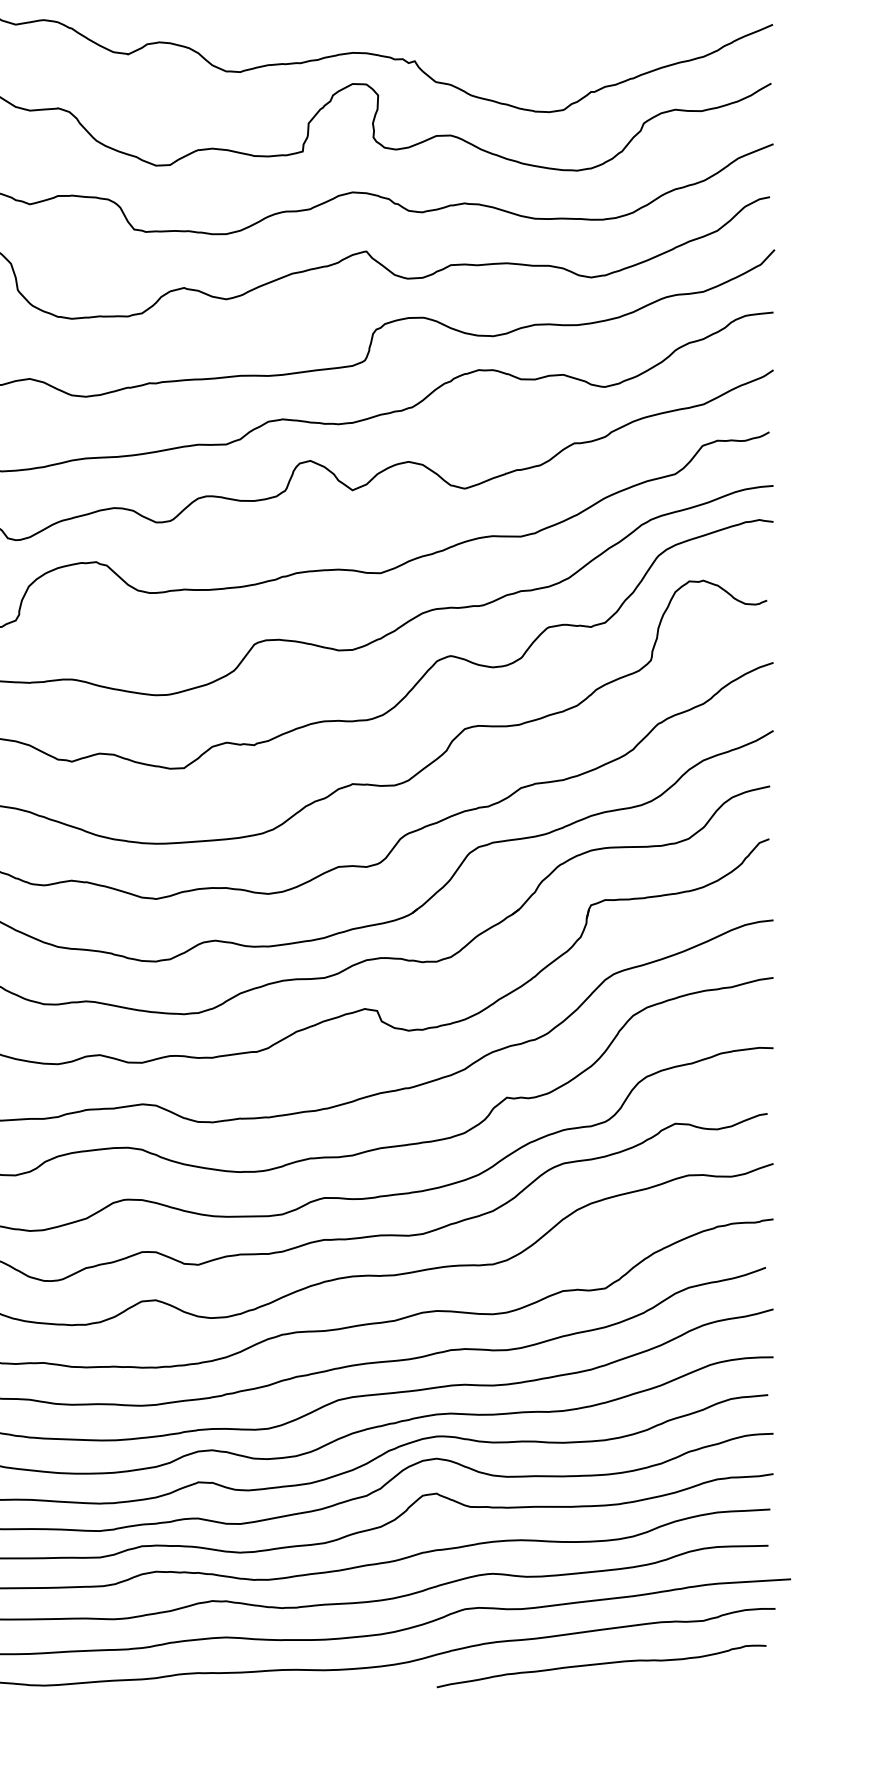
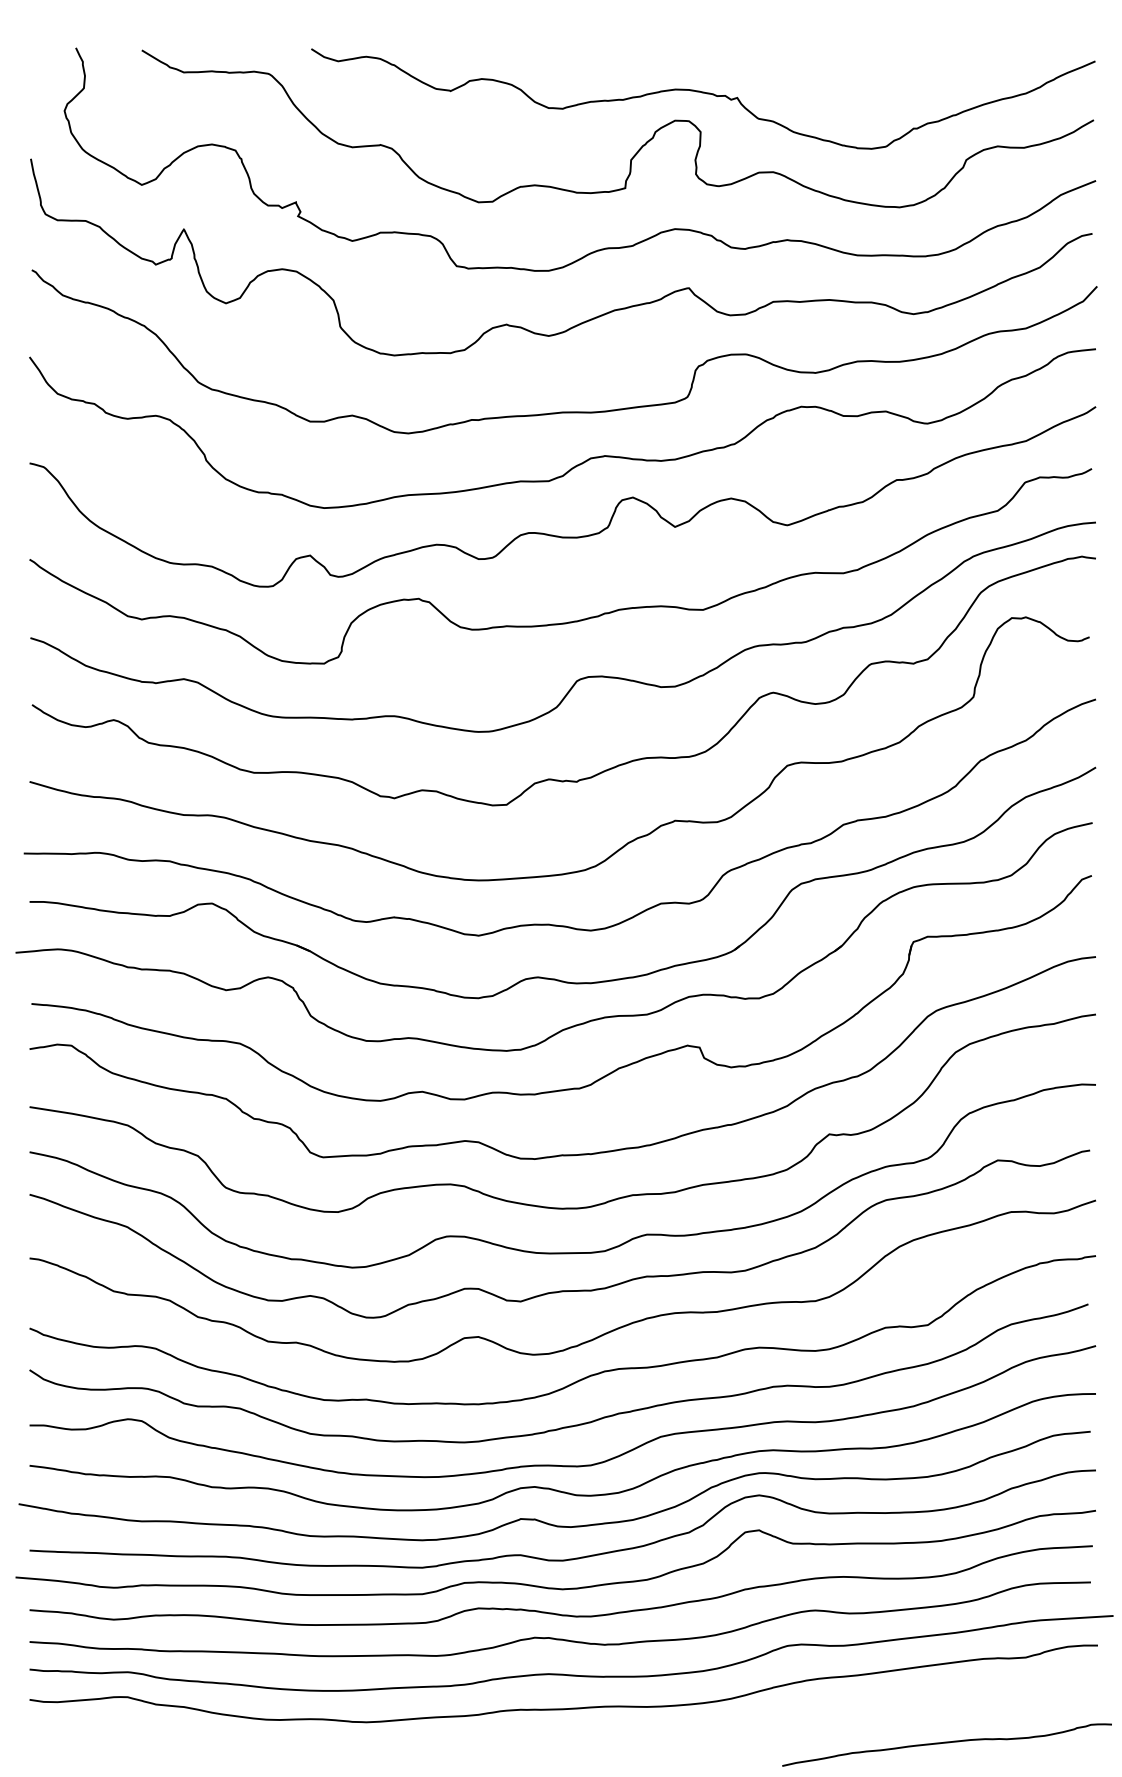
curve: (601, 1664) -> (946, 1743), moved

